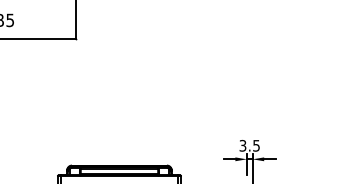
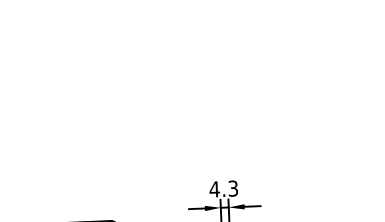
text: (249, 145) -> (223, 188), 3.5 -> 4.3

